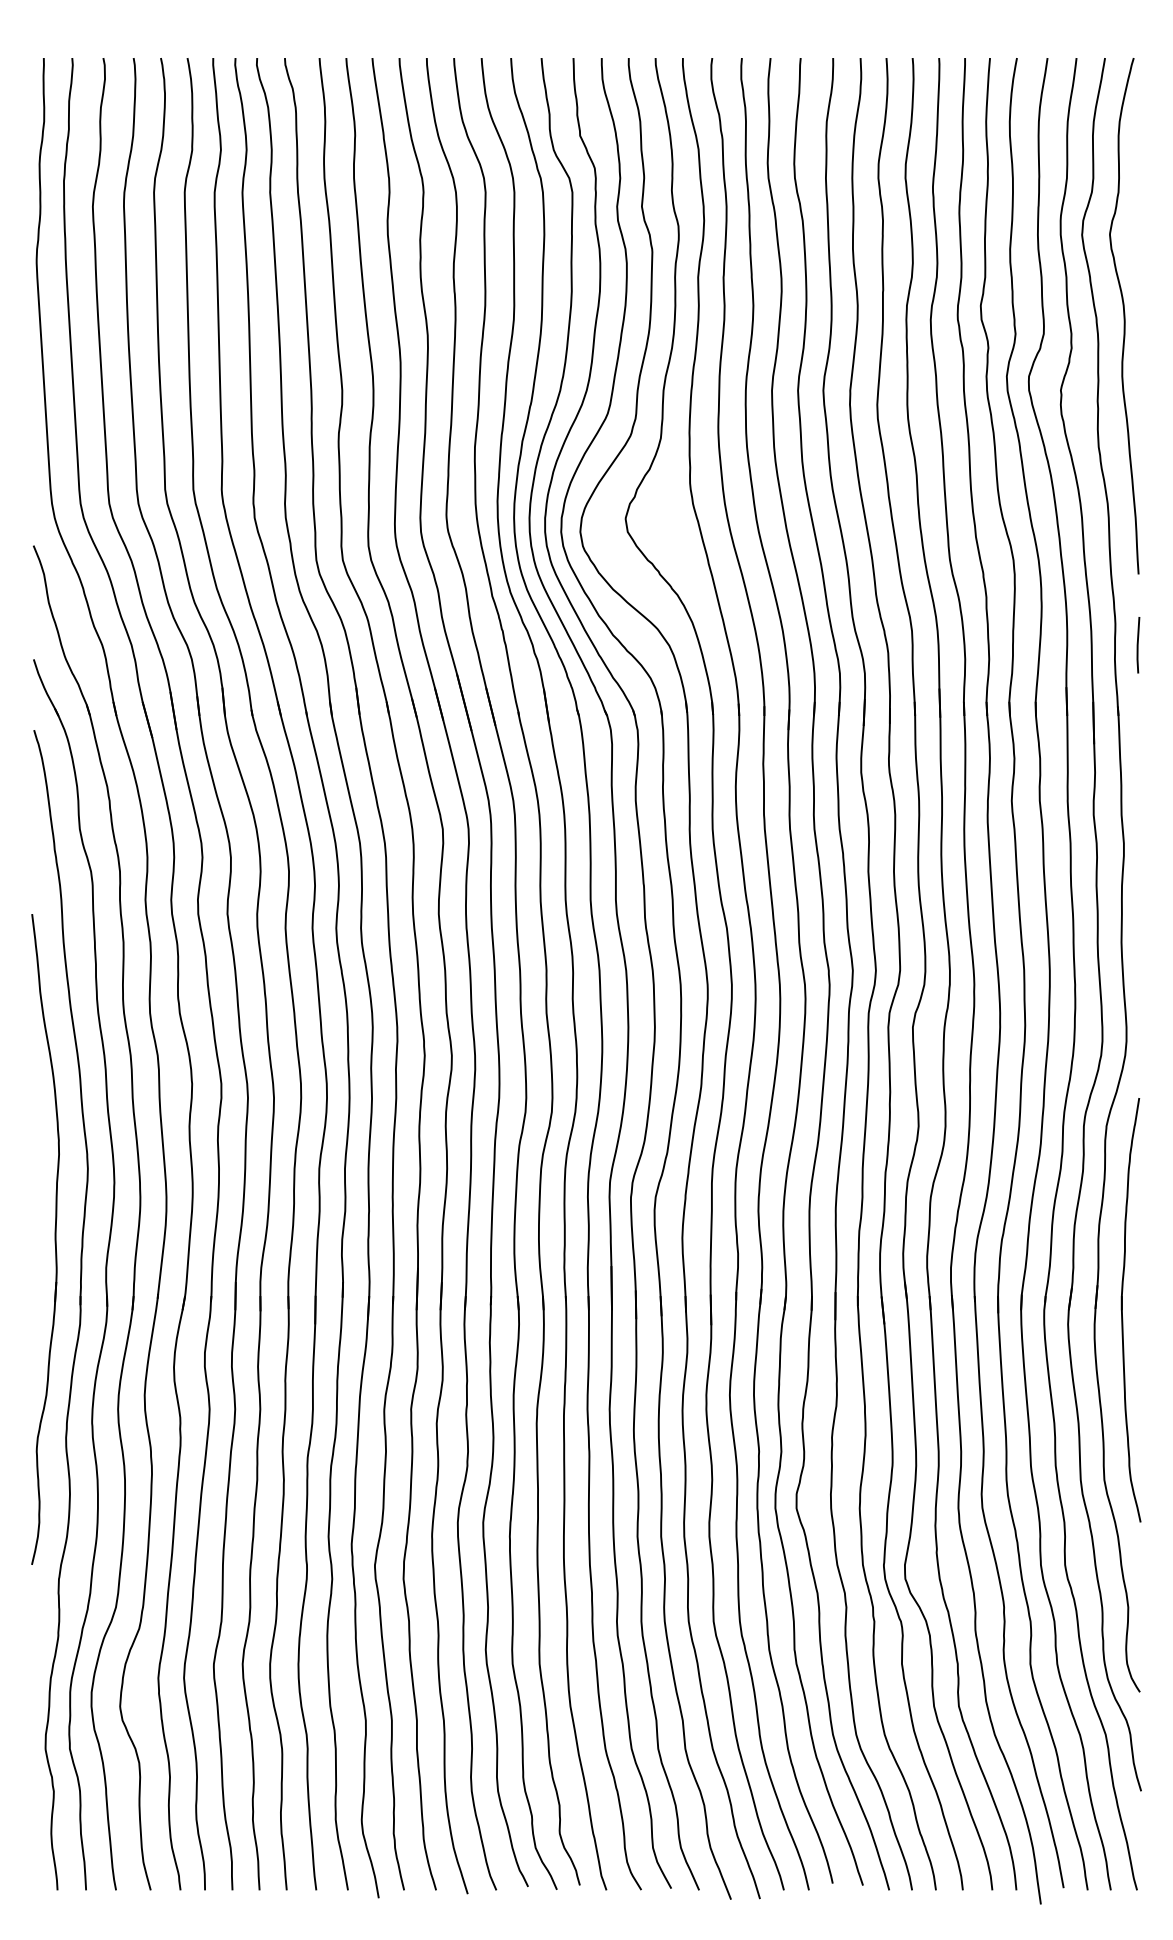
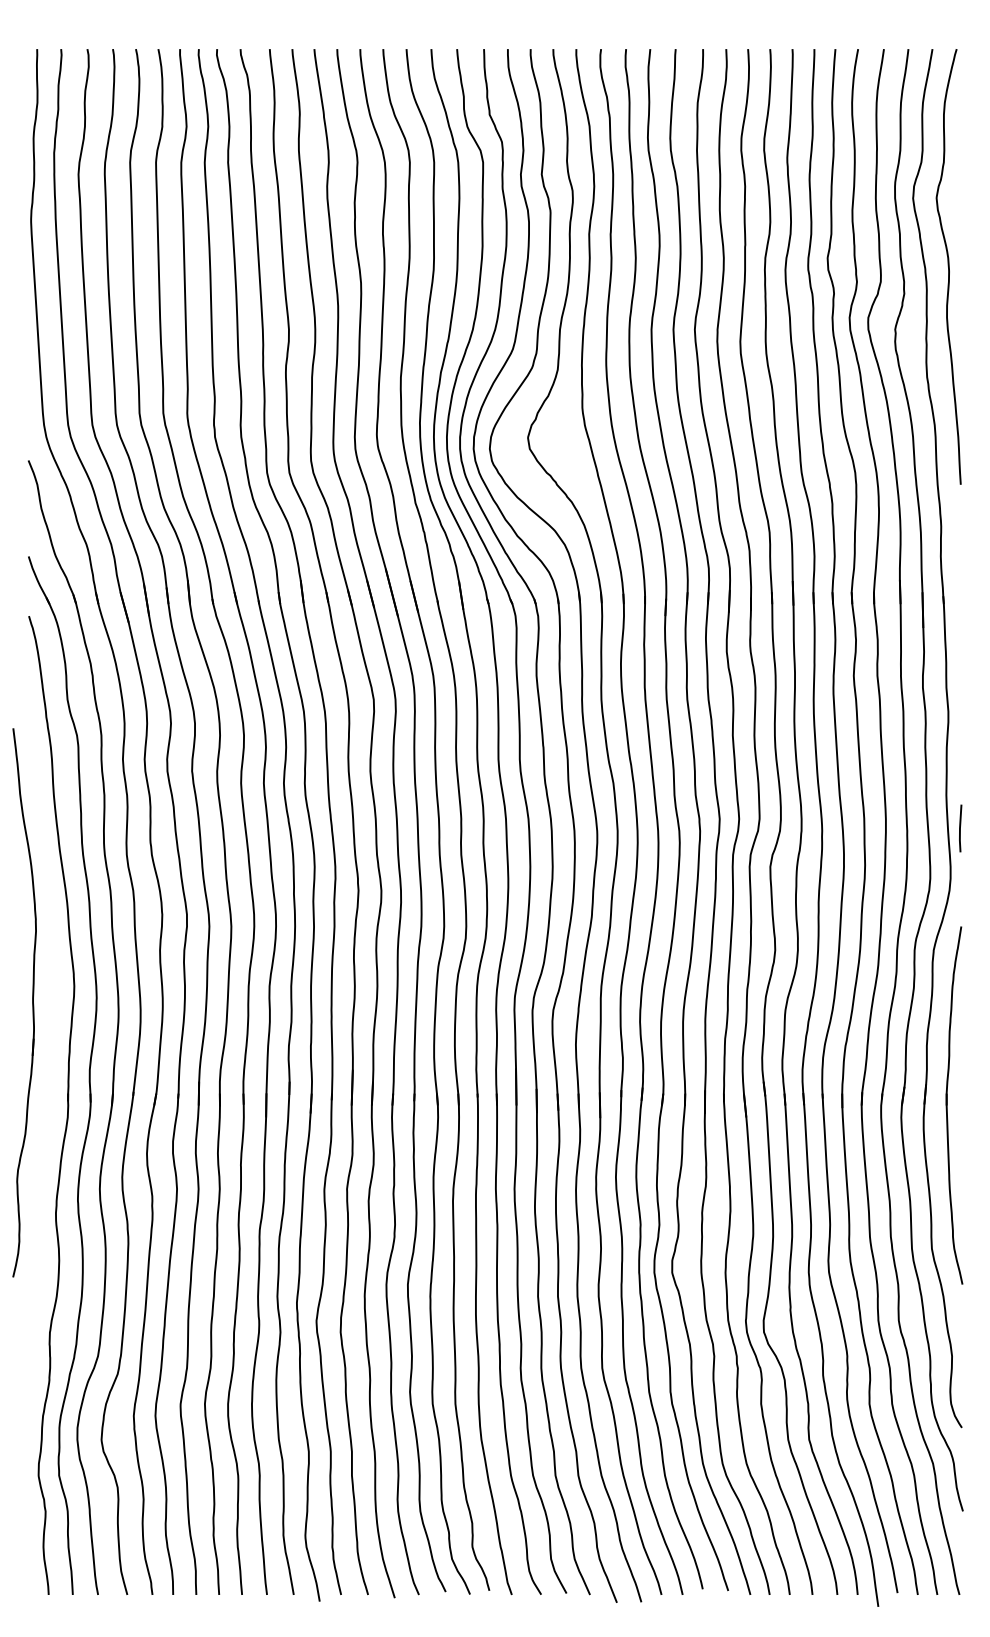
line: (1138, 645) -> (960, 828), moved
part: (54, 1239) -> (32, 1002), moved

